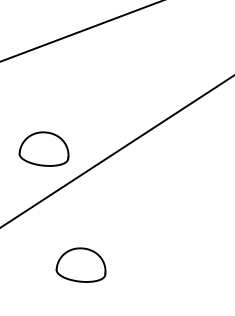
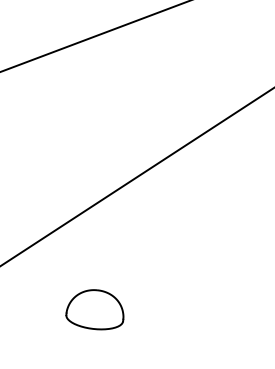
part: (43, 148) -> (51, 173), removed

